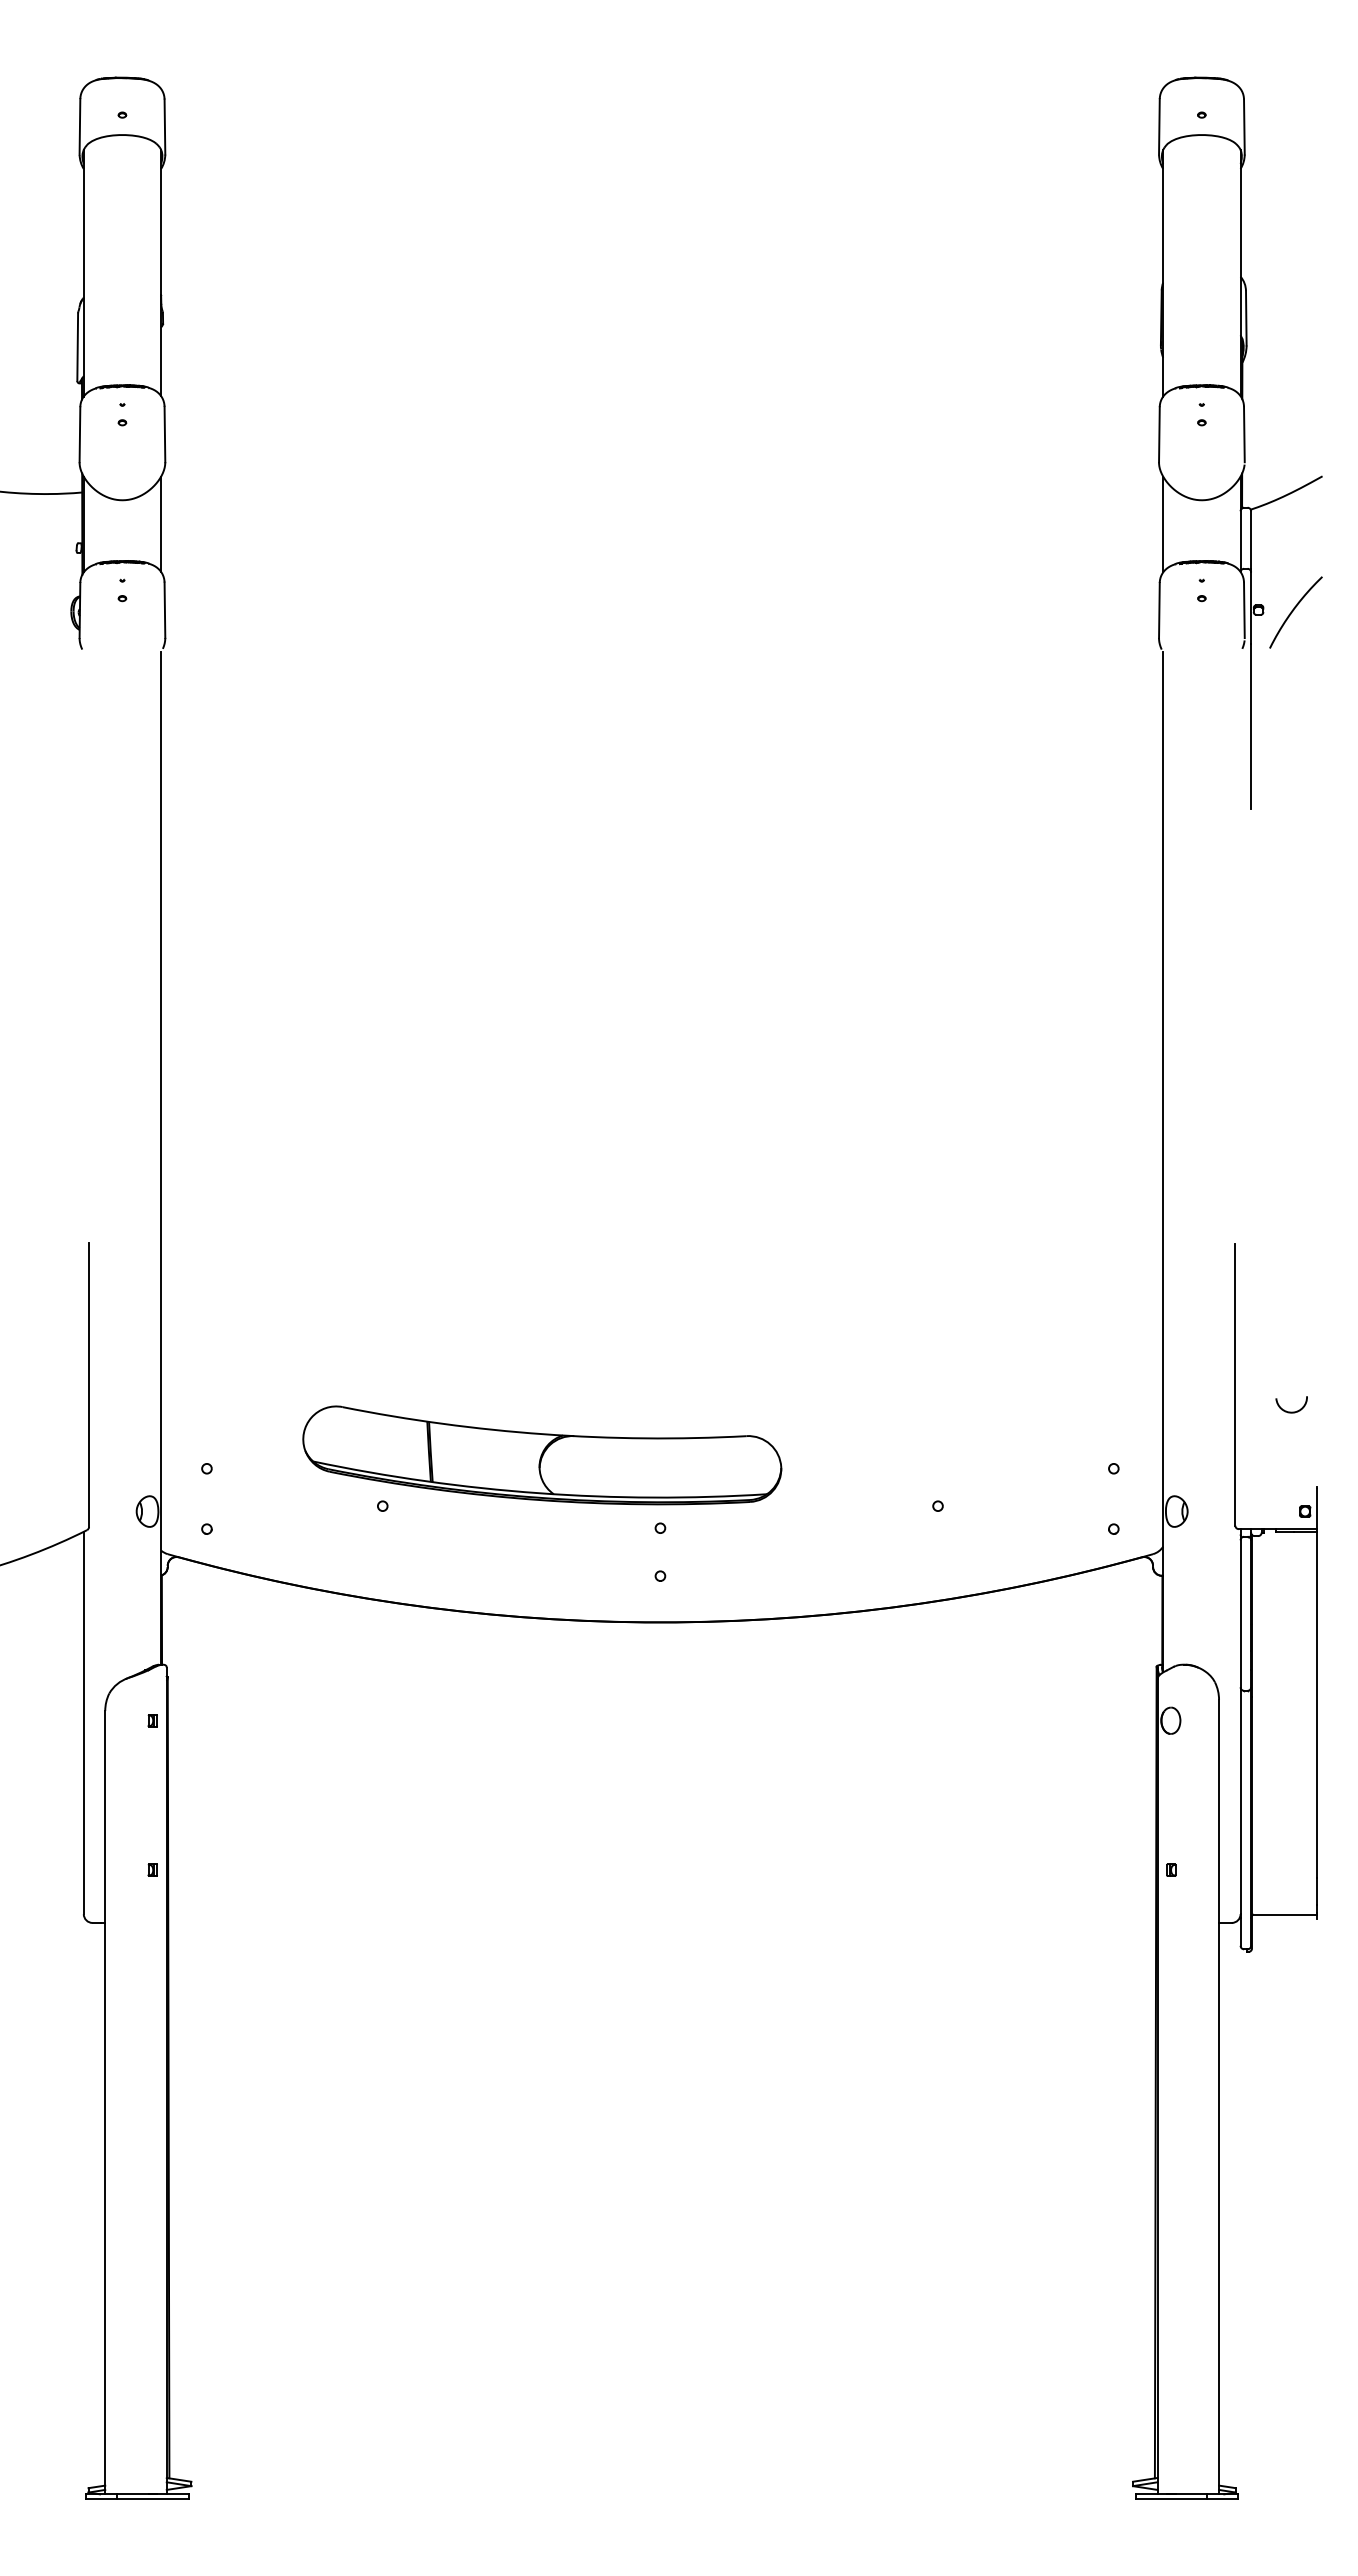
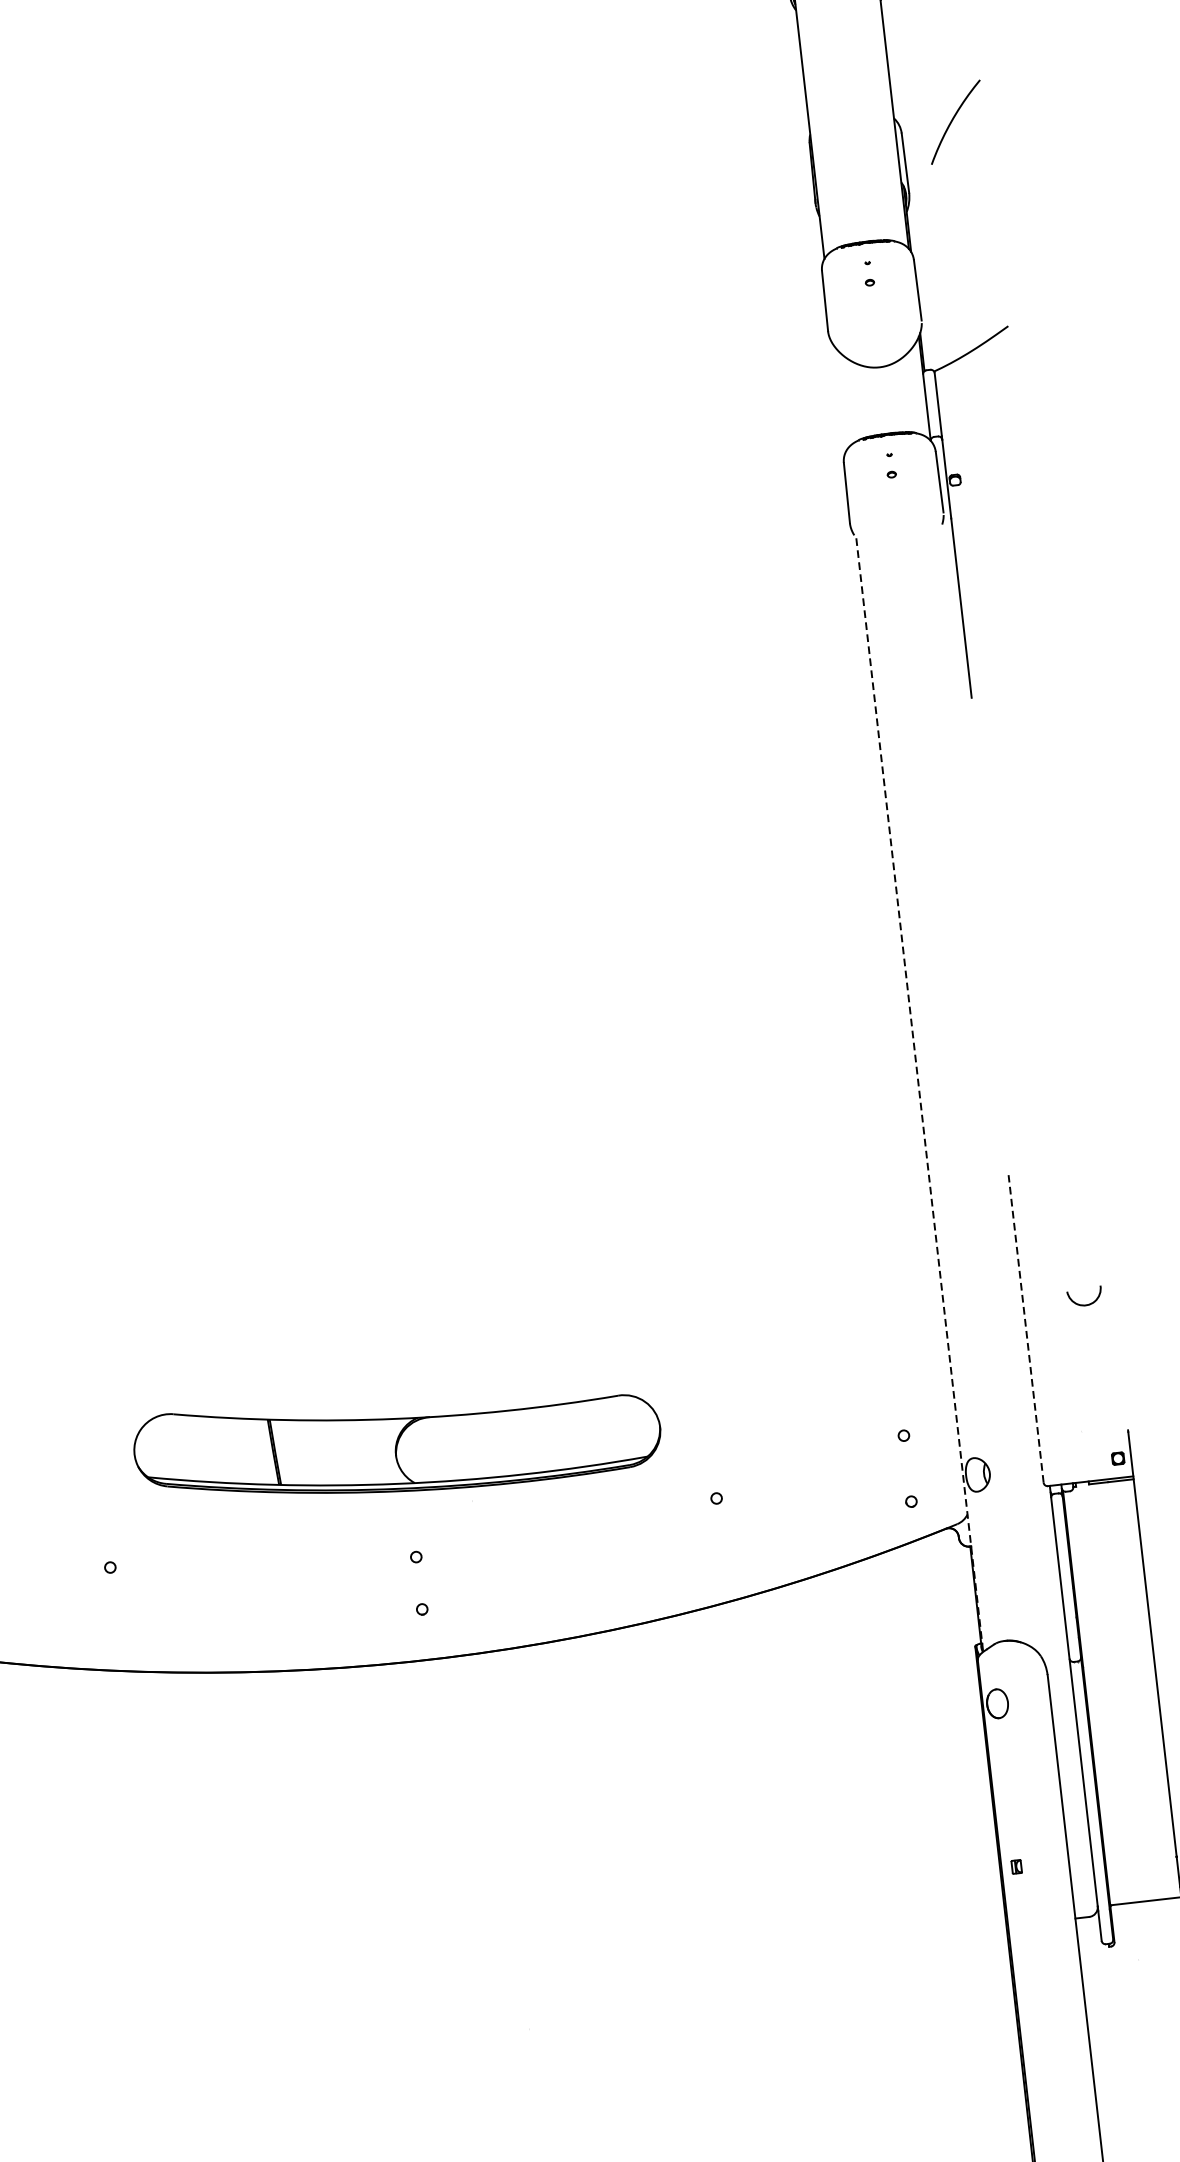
line: (1163, 524) -> (840, 398), removed
curve: (1294, 610) -> (953, 120), moved
line: (1163, 1162) -> (920, 1095), solid -> dashed
line: (1235, 1384) -> (1026, 1328), solid -> dashed
arc: (1291, 1411) -> (1085, 1304), moved
part: (542, 1455) -> (397, 1442), moved

